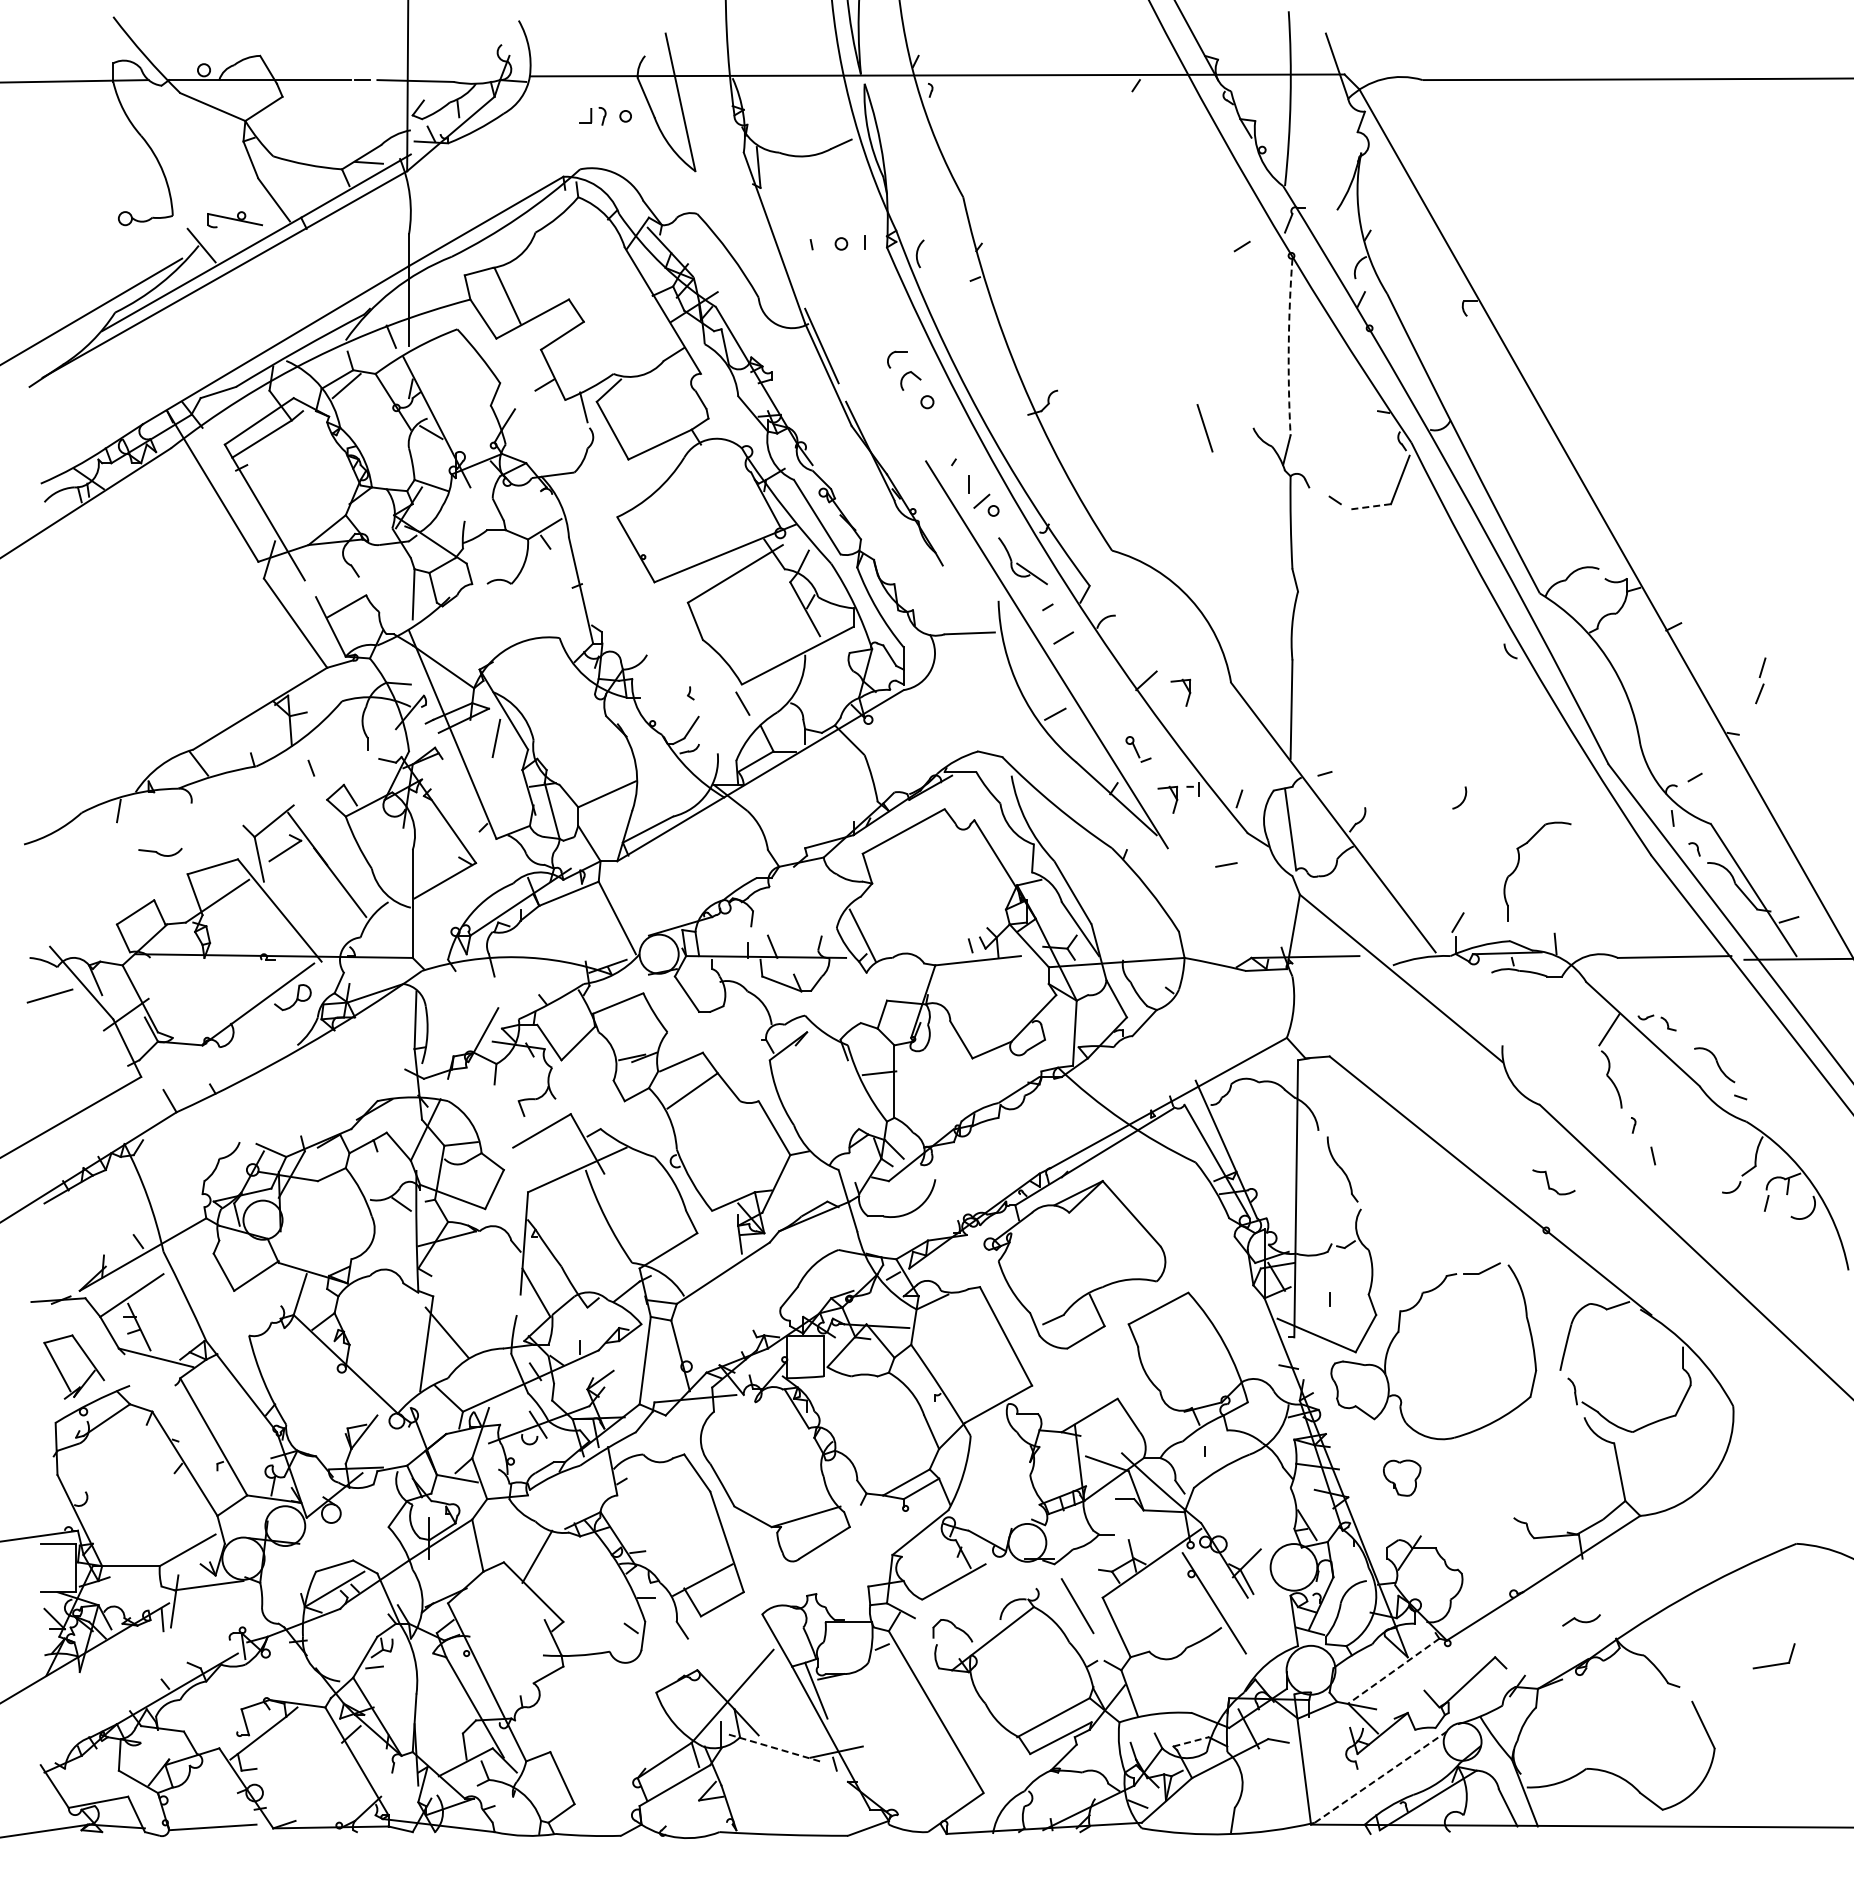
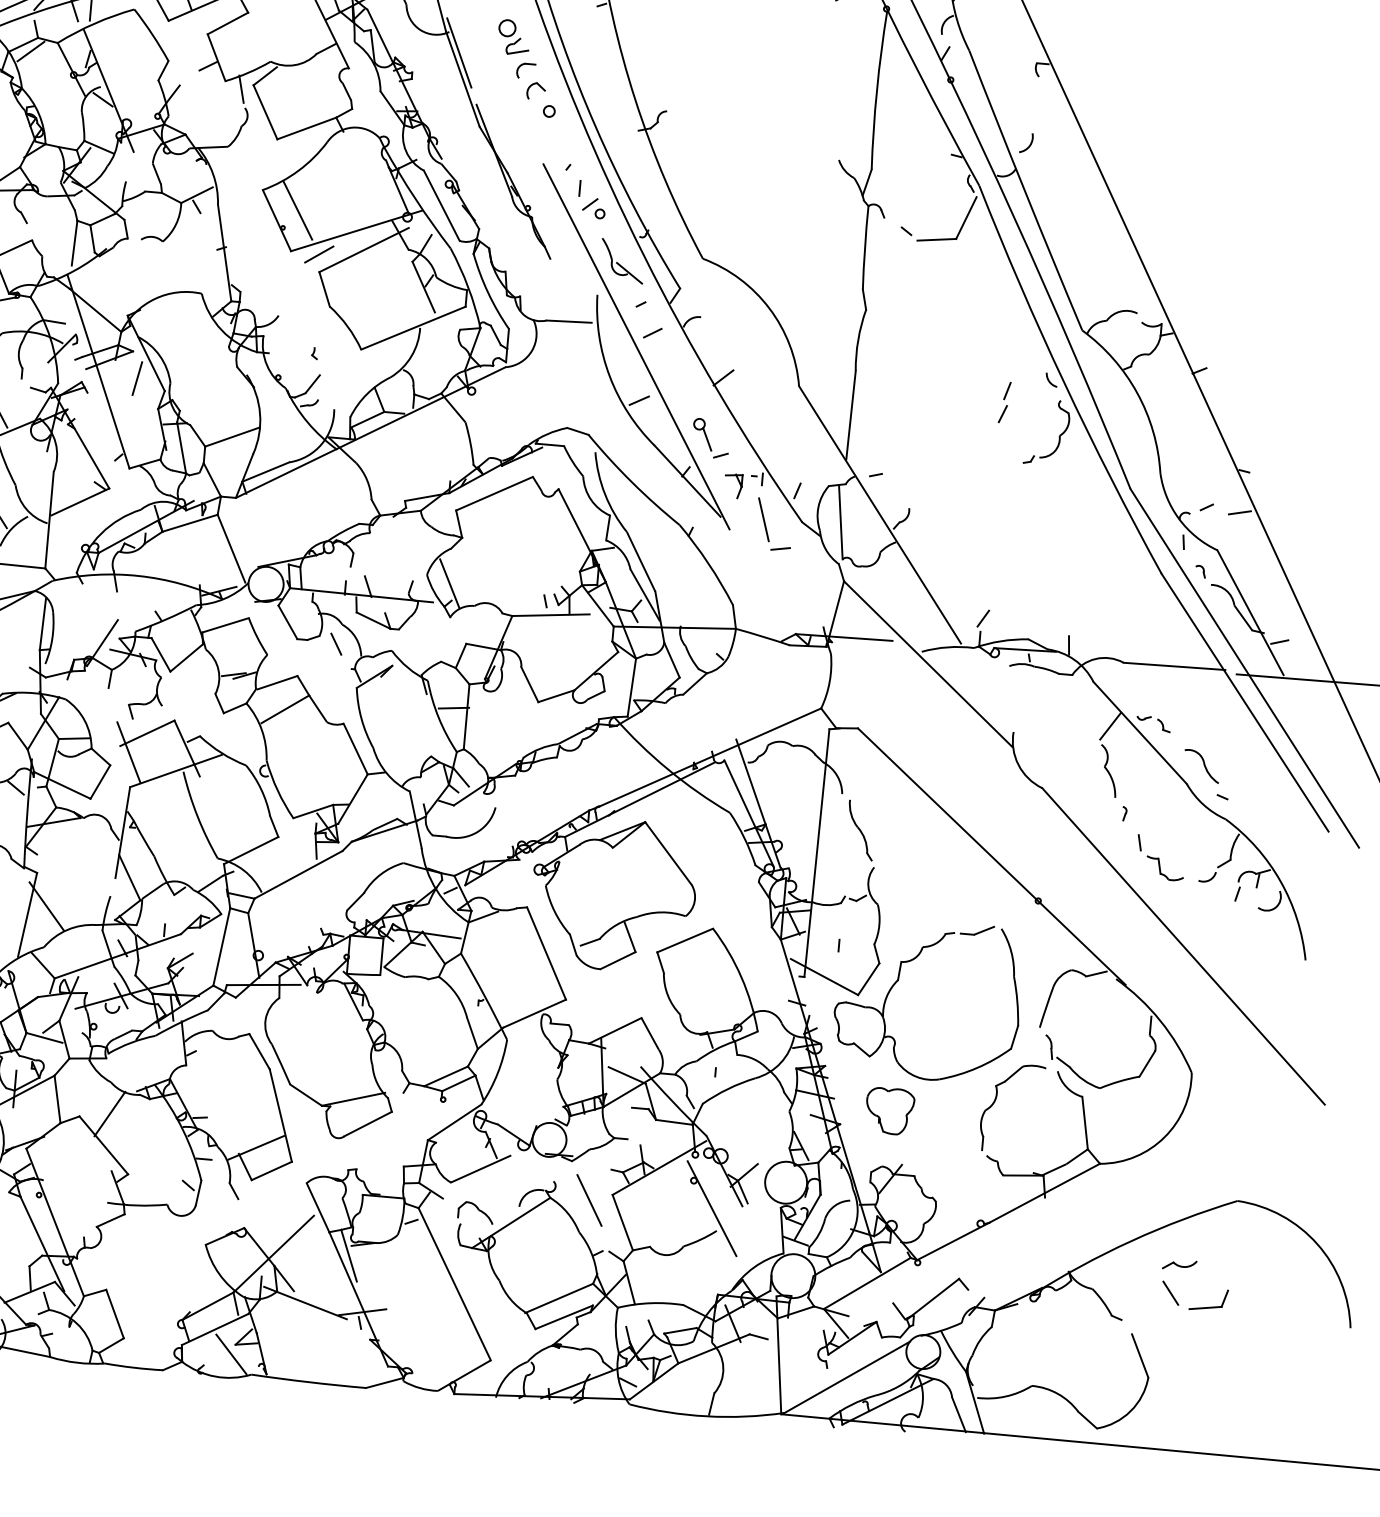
part: (881, 323) -> (514, 37), added
arc: (1288, 346) -> (876, 89), dashed -> solid
line: (1204, 428) -> (763, 519), moved
line: (1369, 506) -> (936, 239), dashed -> solid
line: (657, 536) -> (297, 210), added
line: (686, 582) -> (319, 253), added
part: (1760, 680) -> (1004, 402), moved
part: (1186, 688) -> (758, 387), removed
line: (742, 703) -> (336, 643), moved
part: (1524, 711) -> (1059, 434), added
part: (1138, 749) -> (711, 438), size x1.67
line: (1732, 780) -> (1240, 512), added
arc: (1463, 798) -> (1029, 143), moved
part: (1518, 866) -> (995, 1102), moved
line: (523, 1153) -> (129, 752), added
part: (1553, 1182) -> (1164, 868), moved
part: (1402, 1478) -> (890, 1111), size x1.43
part: (1581, 1620) -> (1179, 1265), moved
line: (1731, 1652) -> (1170, 1293), added
line: (1393, 1671) -> (867, 1283), dashed -> solid
line: (1191, 1741) -> (680, 1330), dashed -> solid
line: (772, 1747) -> (305, 1303), dashed -> solid
line: (1381, 1776) -> (848, 1376), dashed -> solid
line: (695, 1811) -> (231, 1354), added

